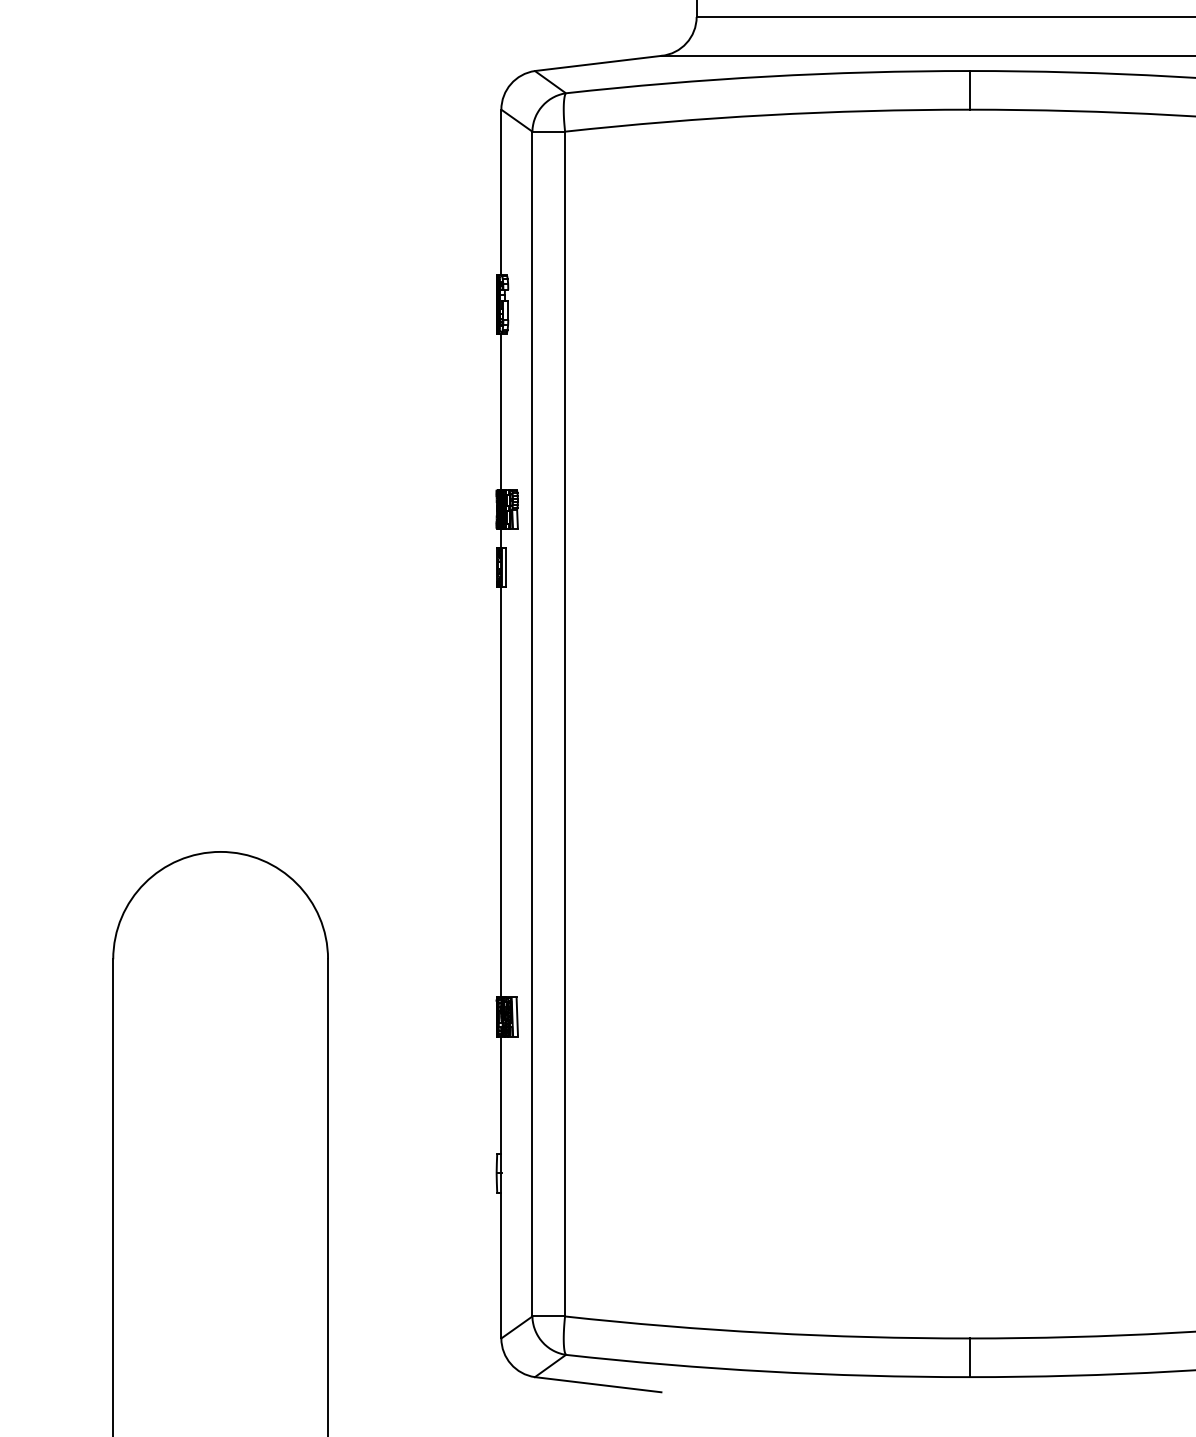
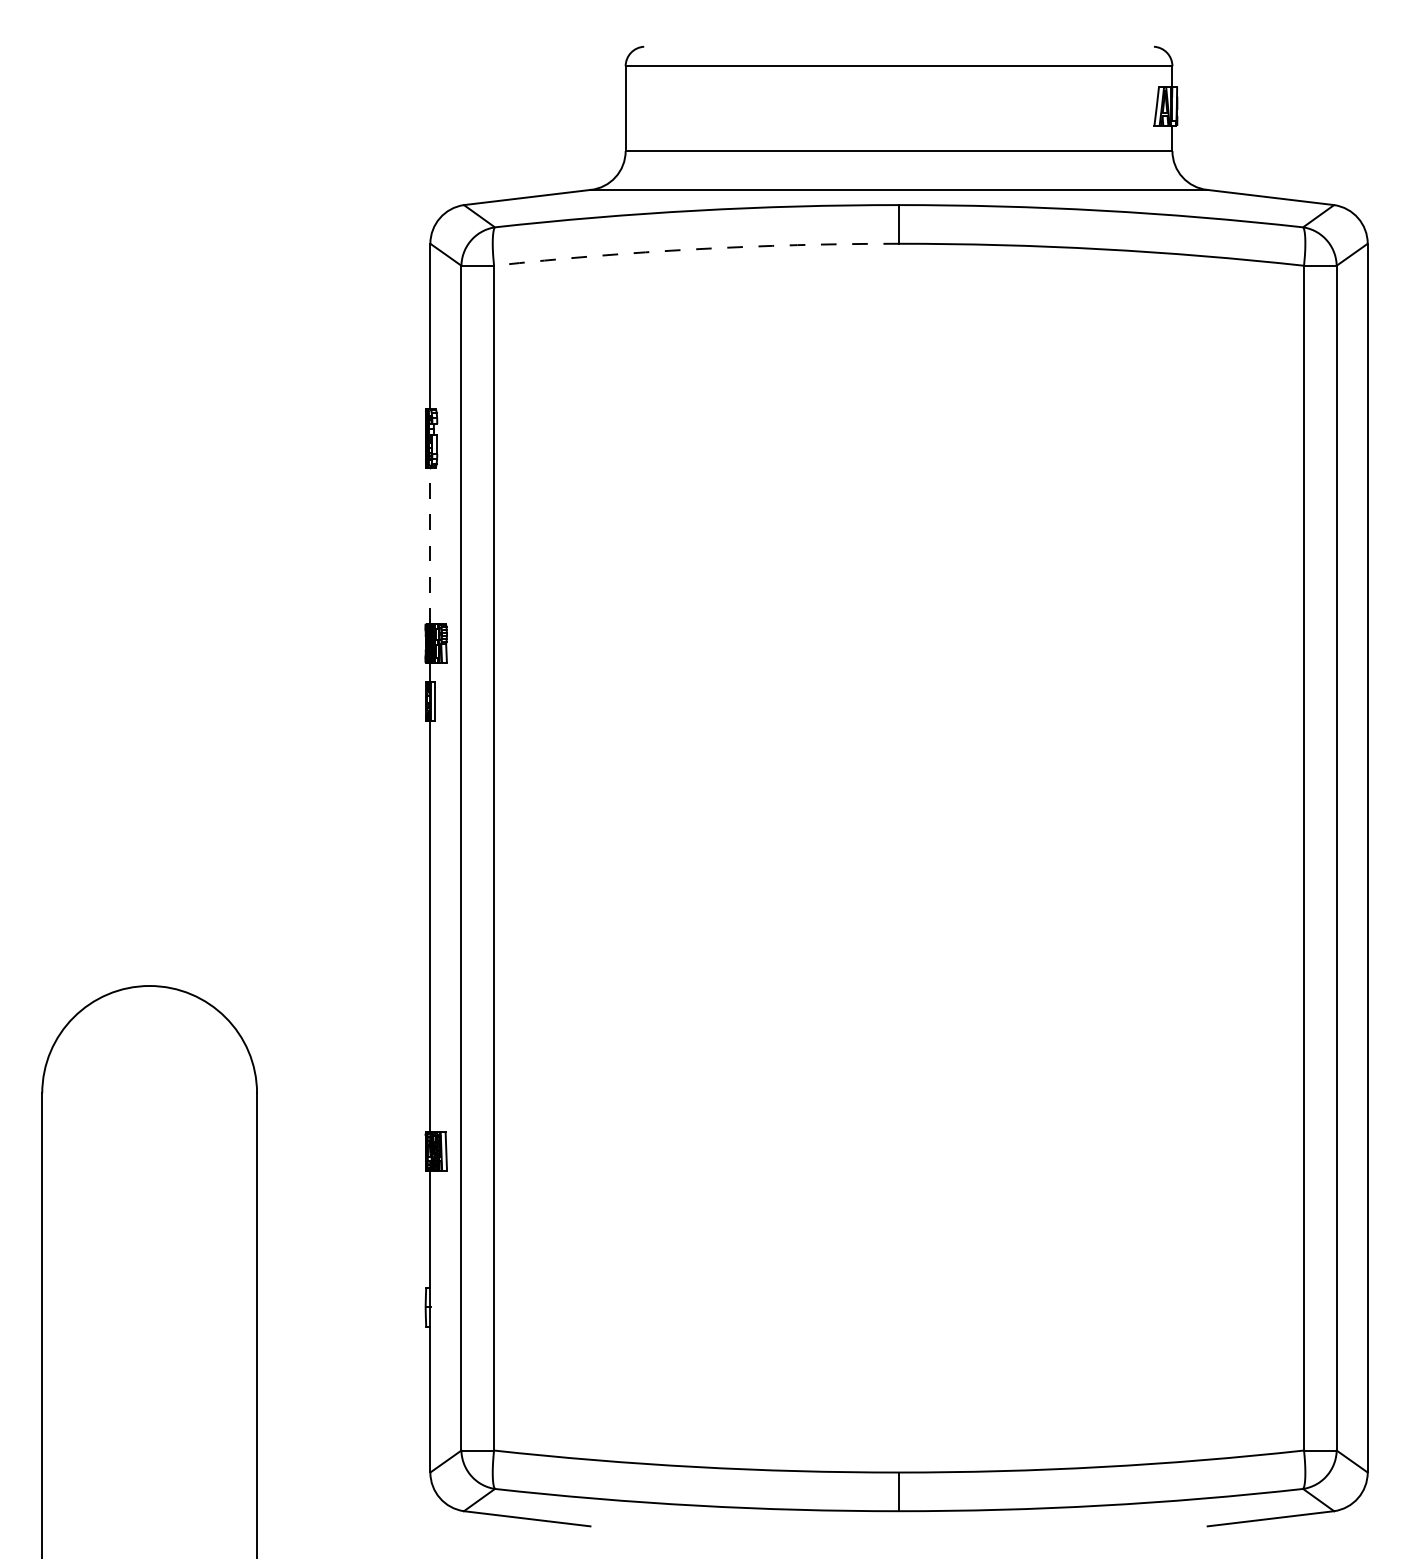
arc: (767, 115) -> (696, 249), solid -> dashed
line: (501, 411) -> (430, 545), solid -> dashed

